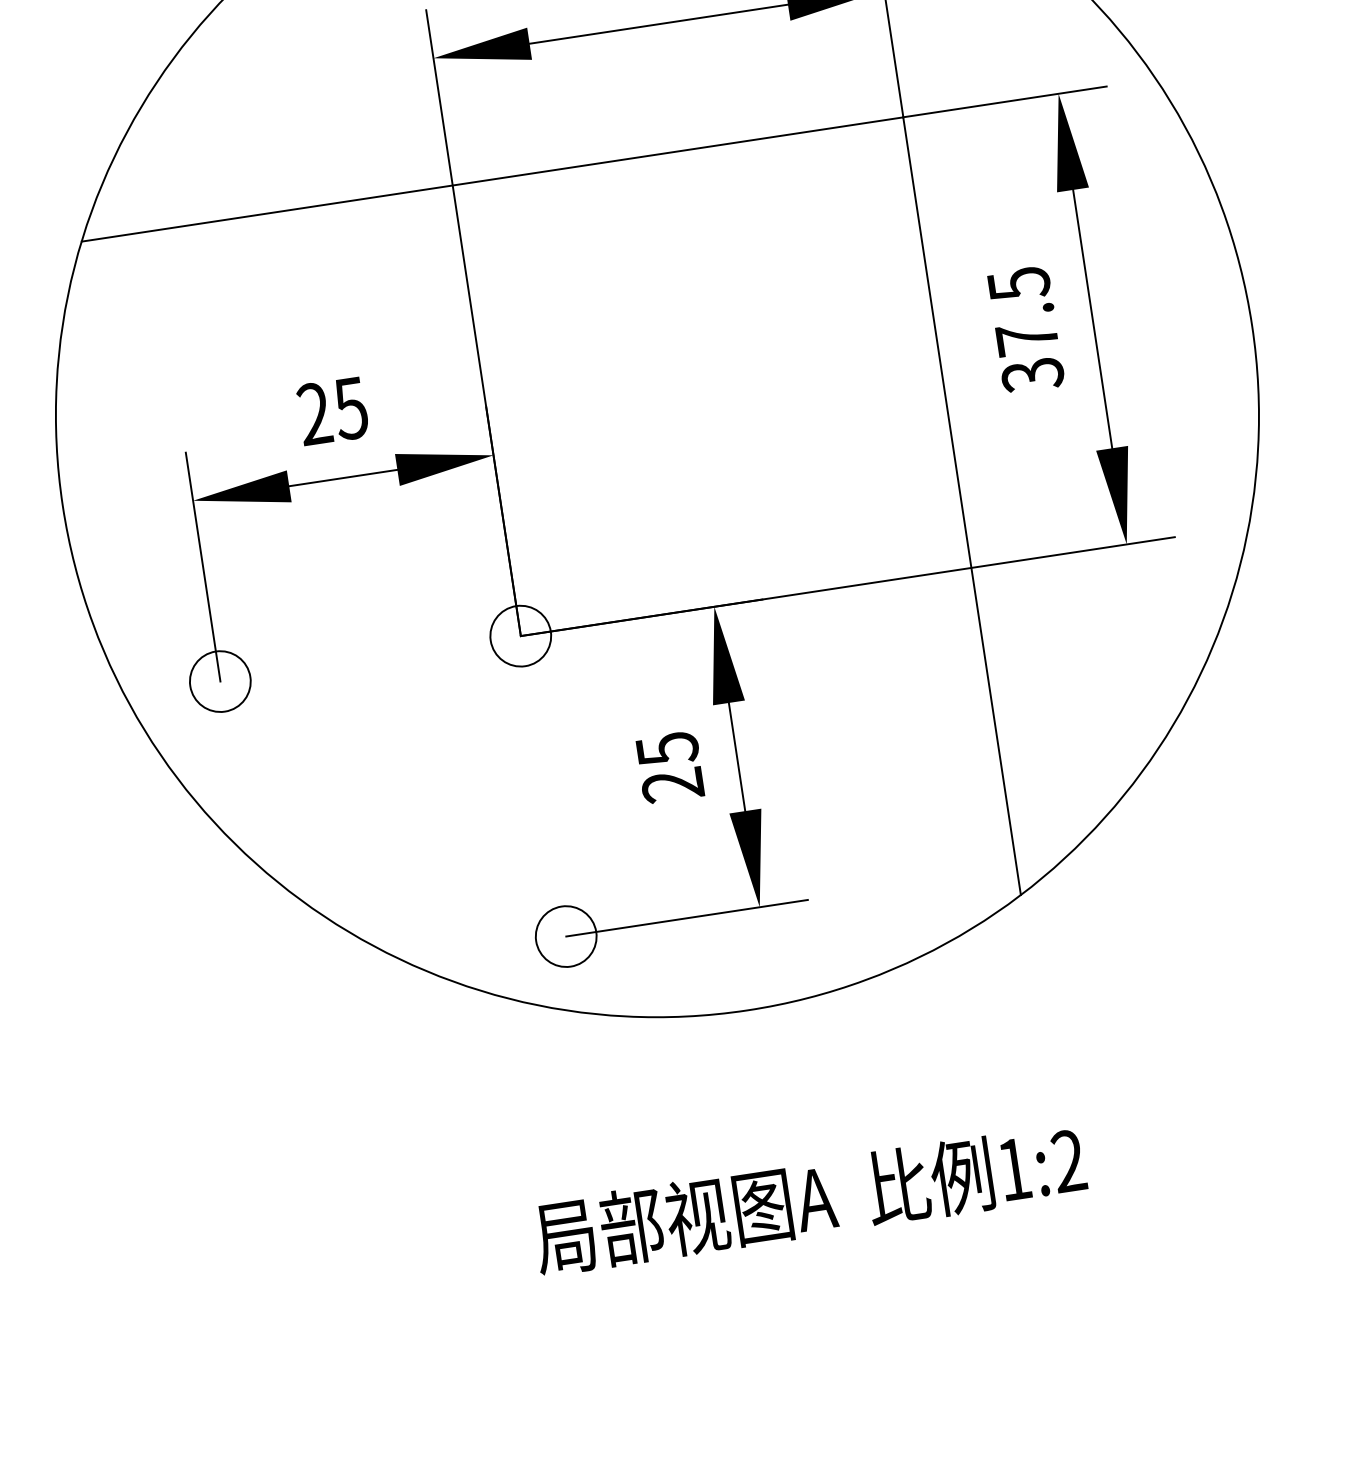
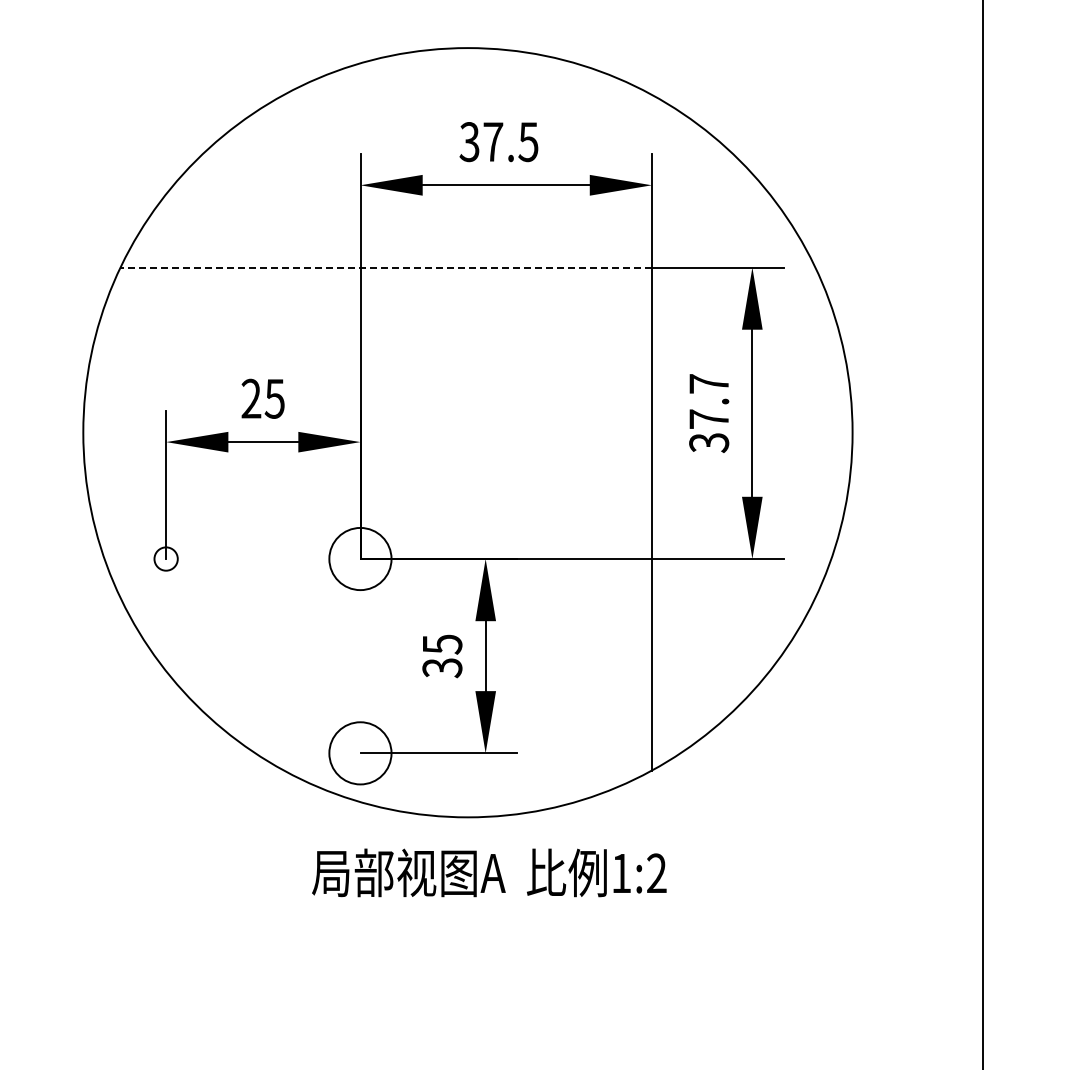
line: (492, 179) -> (386, 267), solid -> dashed
text: (1019, 284) -> (709, 384), 37.5 -> 37.7
circle: (520, 635) -> (360, 558), size x1.6
circle: (219, 680) -> (165, 558), size x0.6
text: (673, 786) -> (442, 668), 25 -> 35
circle: (566, 935) -> (360, 752), size x1.6
text: (809, 1198) -> (489, 872), moved

